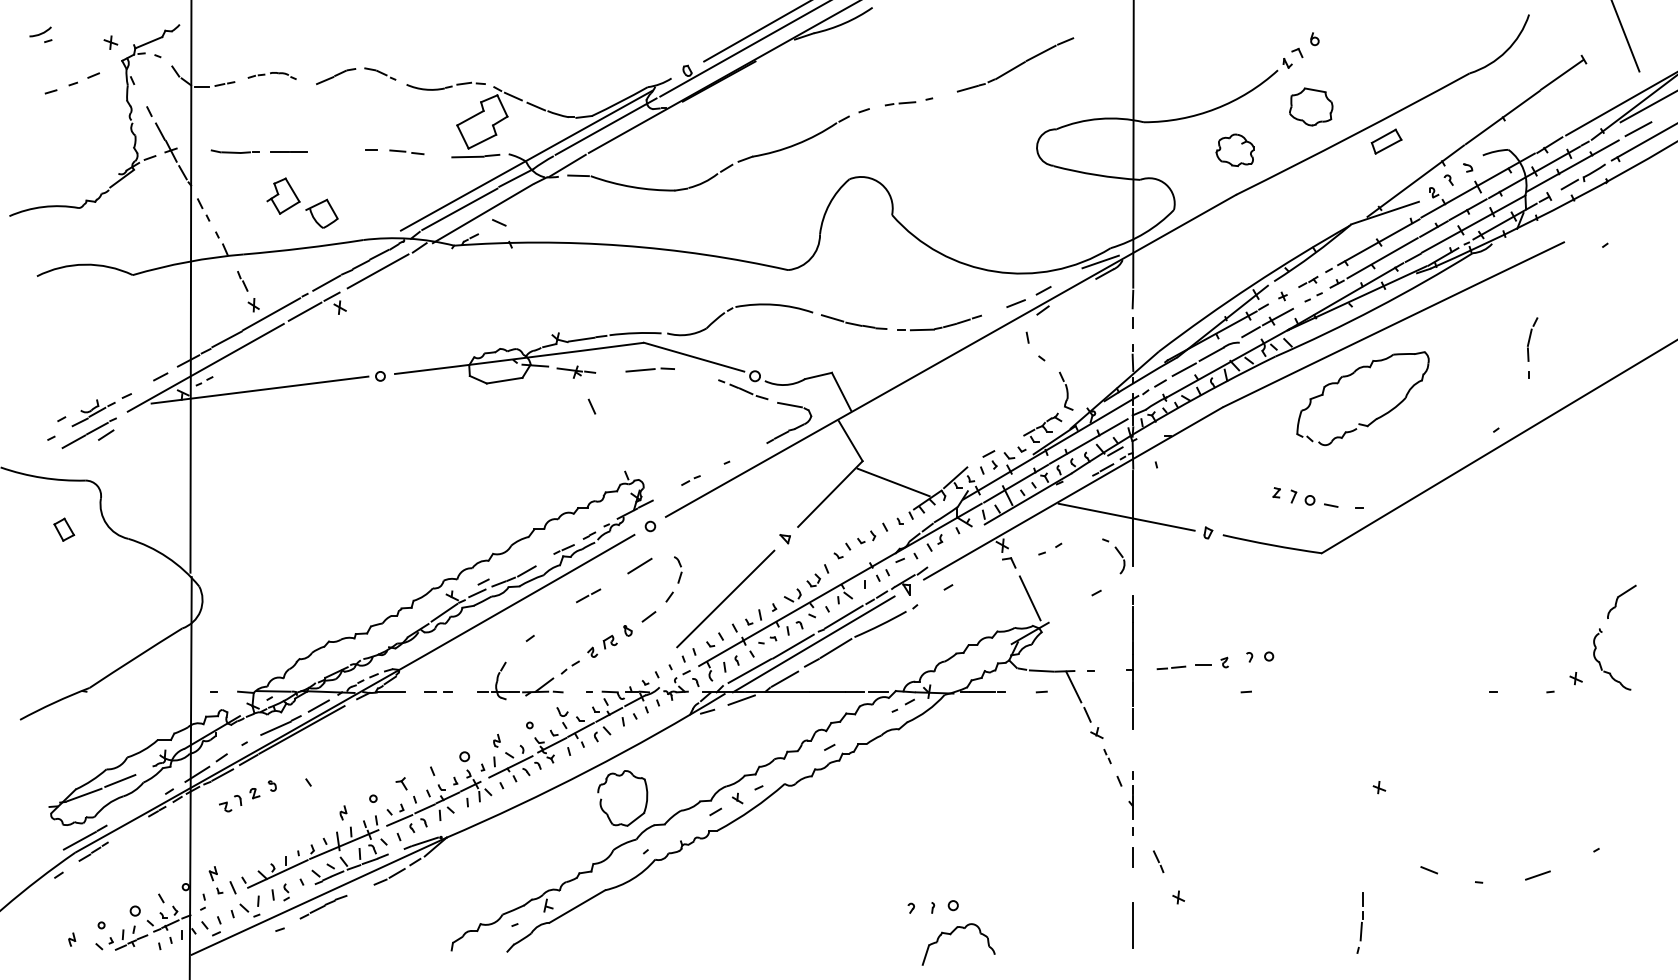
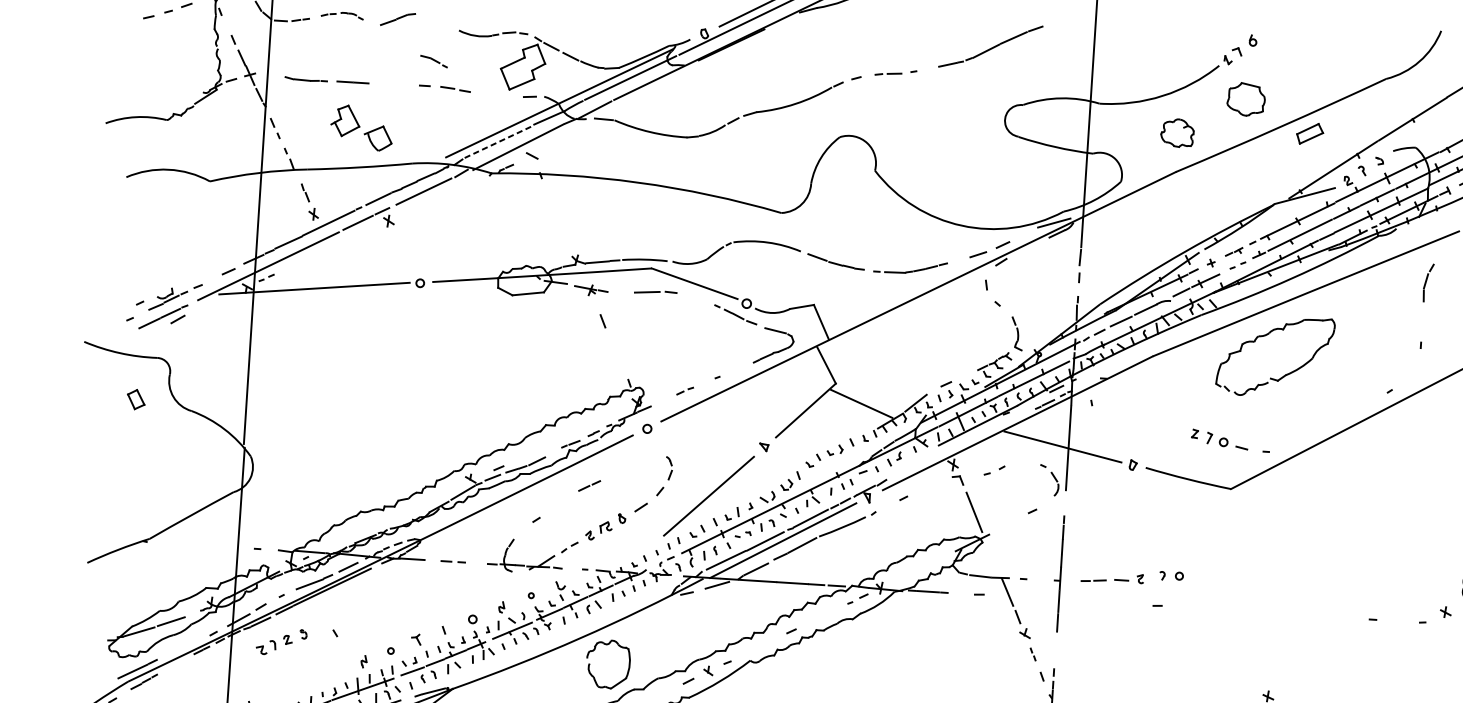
part: (380, 73) -> (434, 61), moved
line: (467, 156) -> (508, 96), removed
line: (459, 209) -> (498, 142), solid -> dashed
part: (1532, 339) -> (1428, 282), moved
line: (639, 565) -> (635, 462), removed

